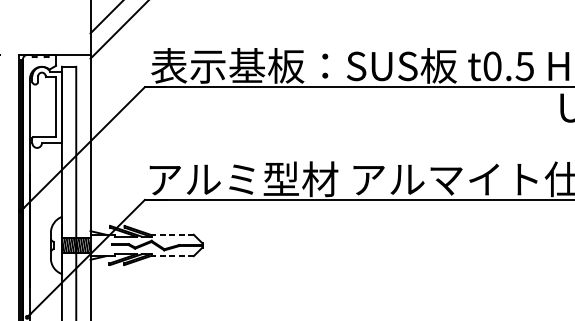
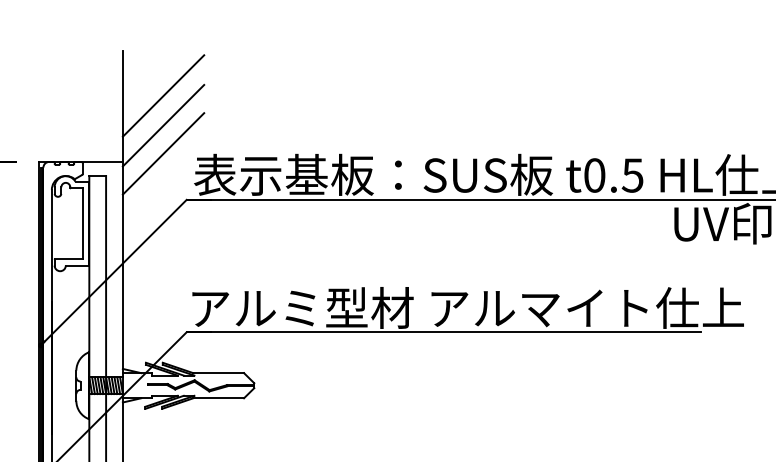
line: (125, 47) -> (163, 153), added
line: (172, 235) -> (219, 373), dashed -> solid
line: (172, 256) -> (219, 398), dashed -> solid

